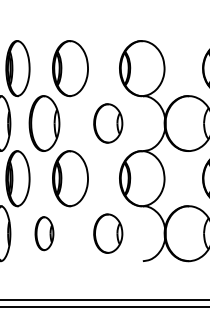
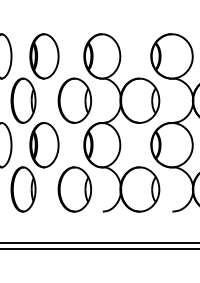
part: (107, 123) -> (74, 100), size x1.43
part: (44, 233) -> (23, 189), size x1.67
part: (107, 233) -> (74, 189), size x1.43

